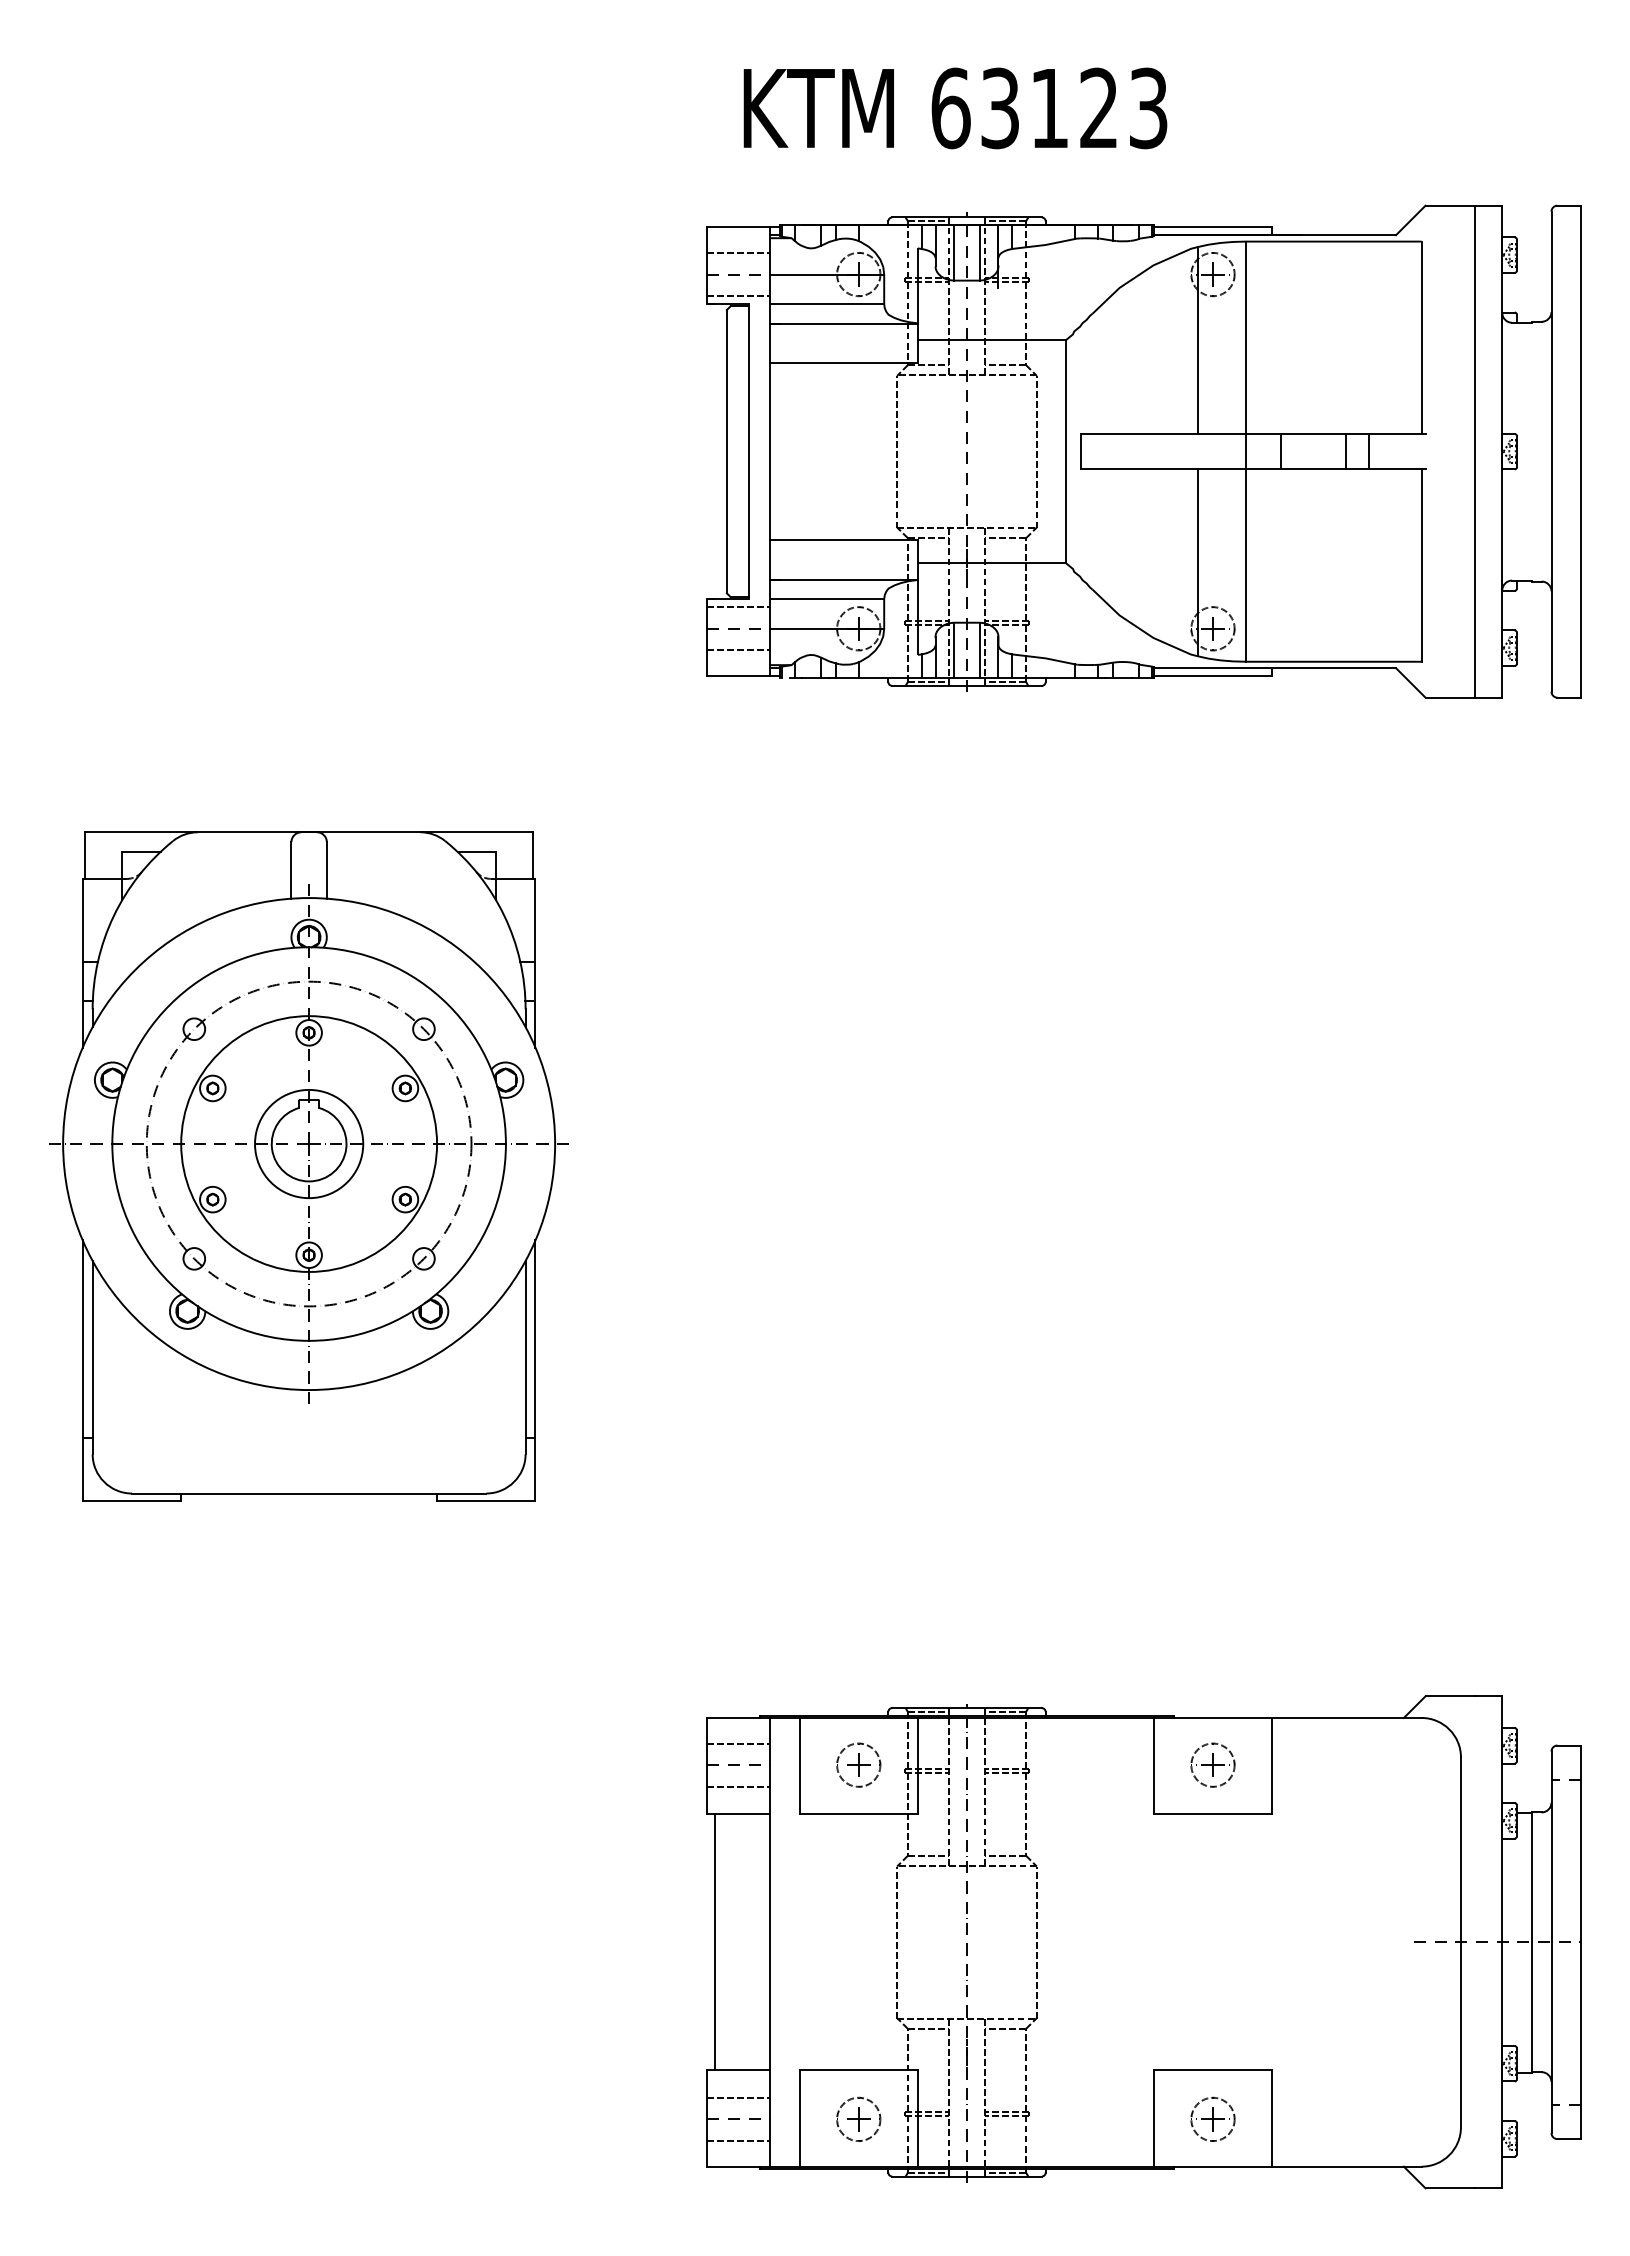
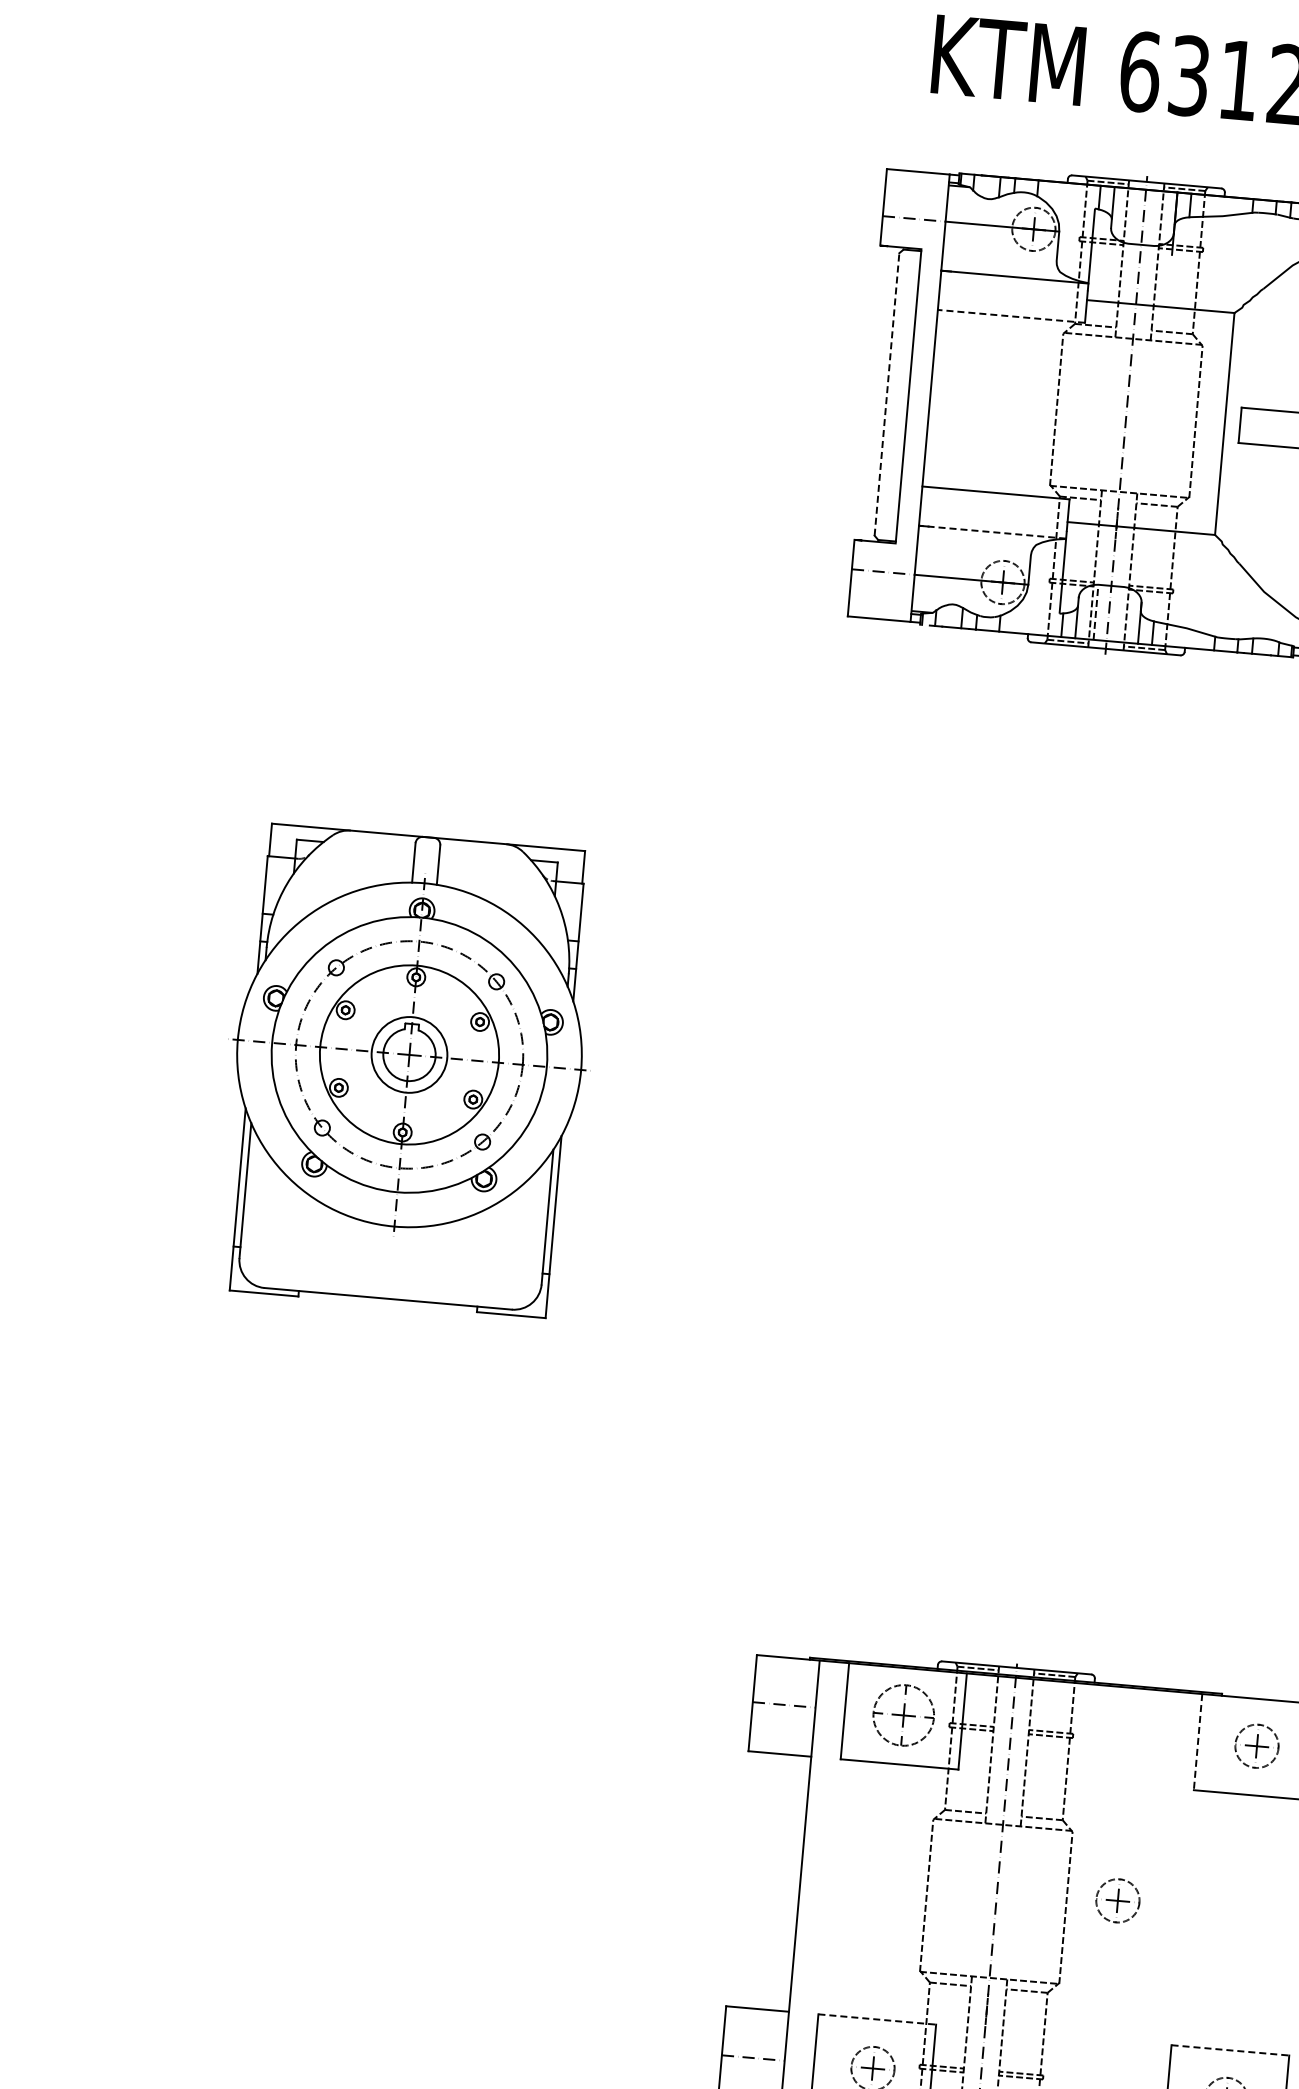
line: (738, 252) -> (915, 196), removed
line: (953, 252) -> (1130, 215), removed
line: (980, 252) -> (1157, 218), removed
line: (738, 296) -> (912, 240), removed
line: (827, 304) -> (1000, 256), removed
line: (844, 363) -> (1011, 316), solid -> dashed
line: (726, 451) -> (886, 394), solid -> dashed
line: (844, 579) -> (993, 532), solid -> dashed
line: (827, 599) -> (974, 550), removed
line: (738, 607) -> (884, 550), removed
line: (738, 650) -> (881, 593), removed
line: (953, 650) -> (1095, 612), solid -> dashed
line: (980, 650) -> (1122, 614), removed
part: (308, 1166) -> (407, 1070), size x0.7
line: (738, 1743) -> (785, 1683), removed
part: (858, 1764) -> (903, 1714), size x1.4
line: (1153, 1766) -> (1197, 1742), solid -> dashed
line: (738, 1786) -> (782, 1726), removed
part: (1087, 1930) -> (1117, 1900), added
line: (715, 1942) -> (745, 1879), removed
line: (859, 2070) -> (877, 2019), solid -> dashed
line: (1213, 2070) -> (1230, 2050), solid -> dashed
line: (738, 2097) -> (755, 2036), removed
line: (738, 2141) -> (751, 2080), removed

